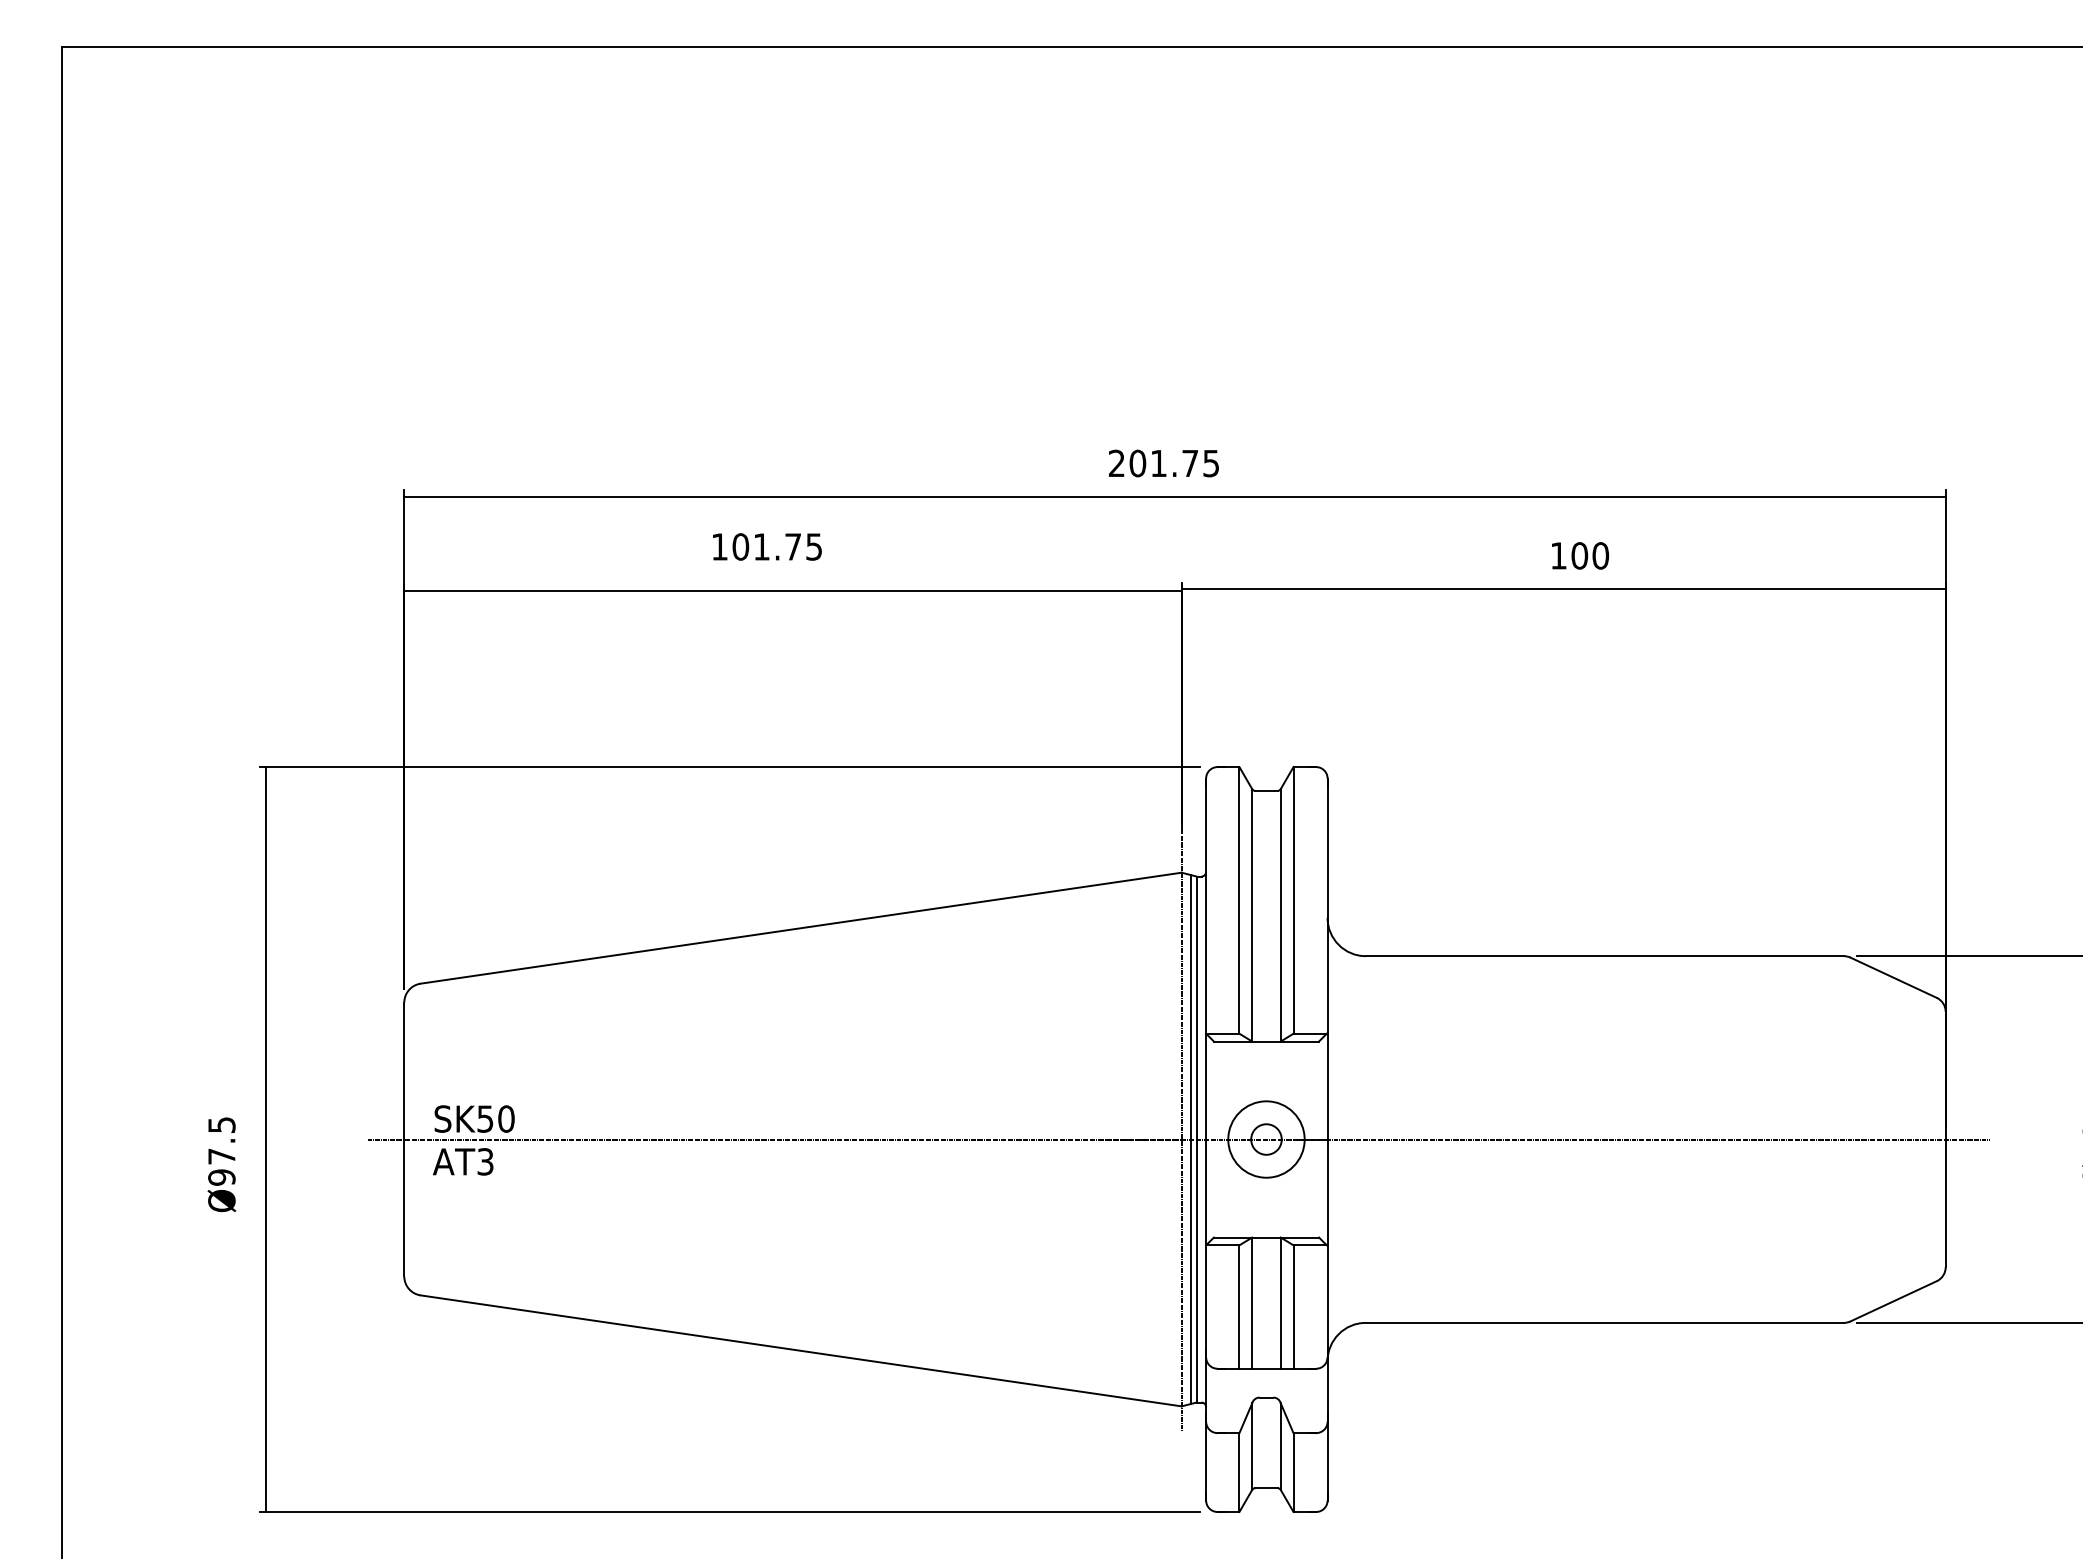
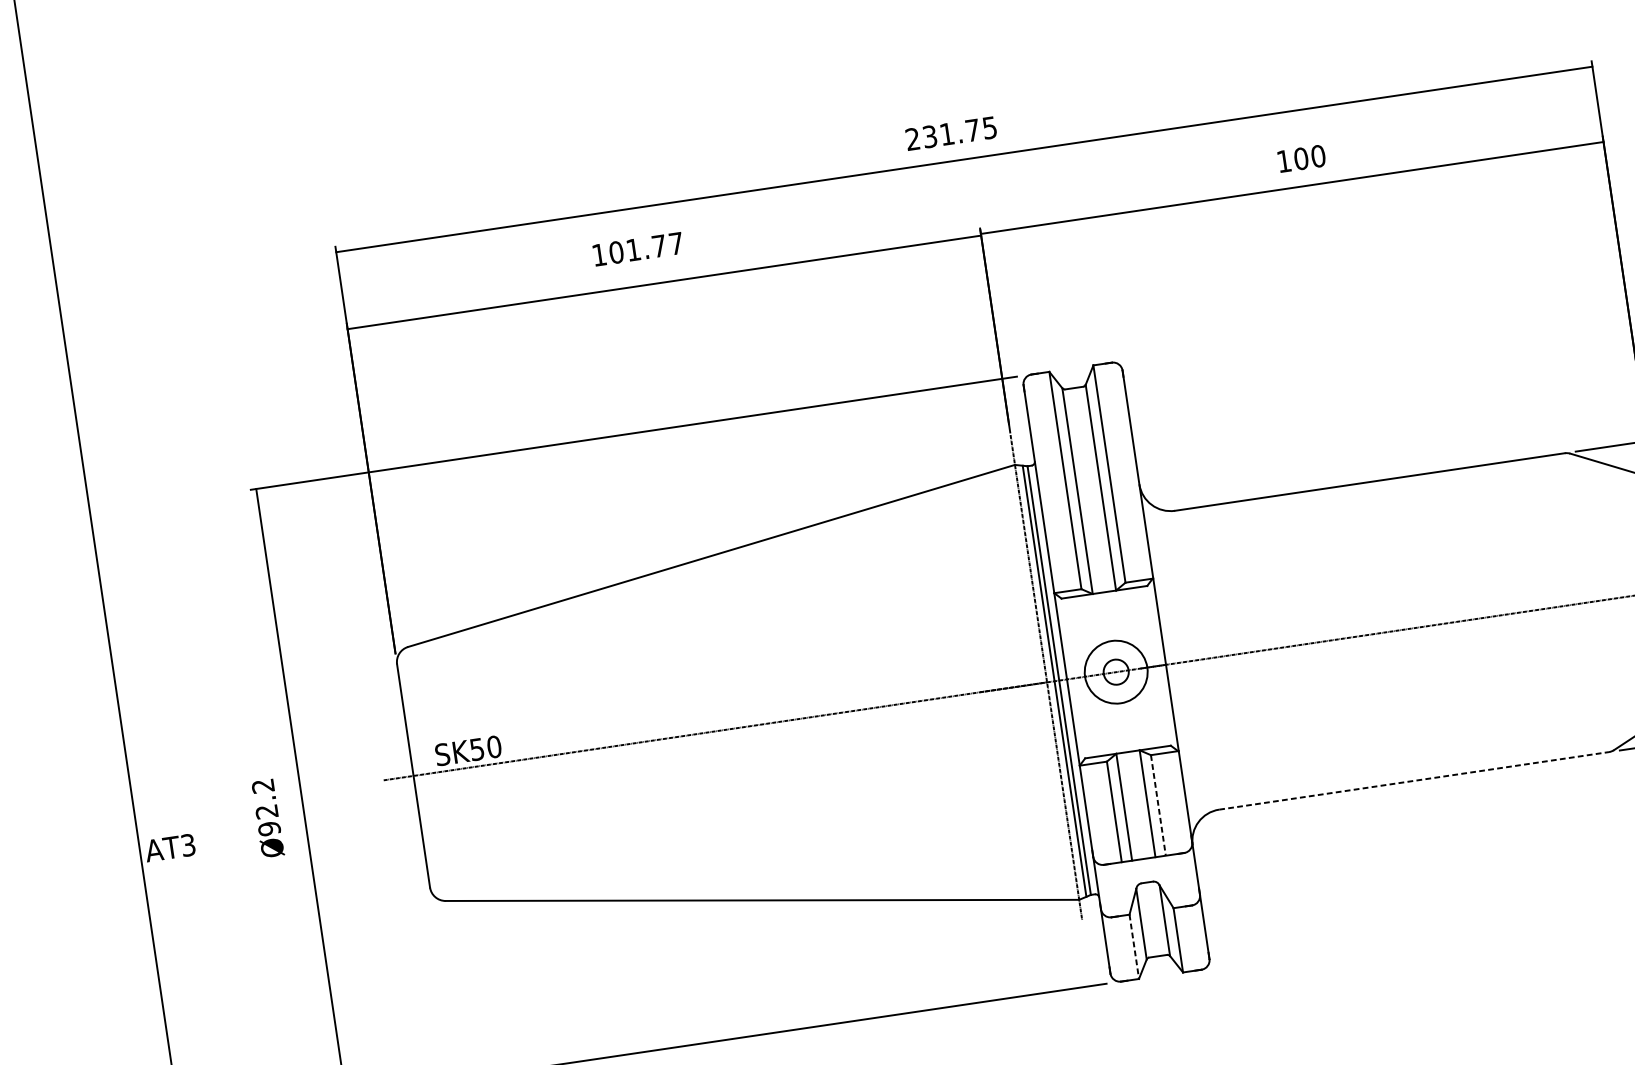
text: (1137, 463) -> (929, 136), 201.75 -> 231.75
text: (813, 546) -> (675, 243), 101.75 -> 101.77
text: (221, 1140) -> (264, 798), Ø97.5 -> Ø92.2
text: (463, 1161) -> (170, 847), moved
line: (1293, 1307) -> (1158, 805), solid -> dashed
line: (1605, 1322) -> (1414, 780), solid -> dashed
line: (1239, 1473) -> (1134, 947), solid -> dashed

